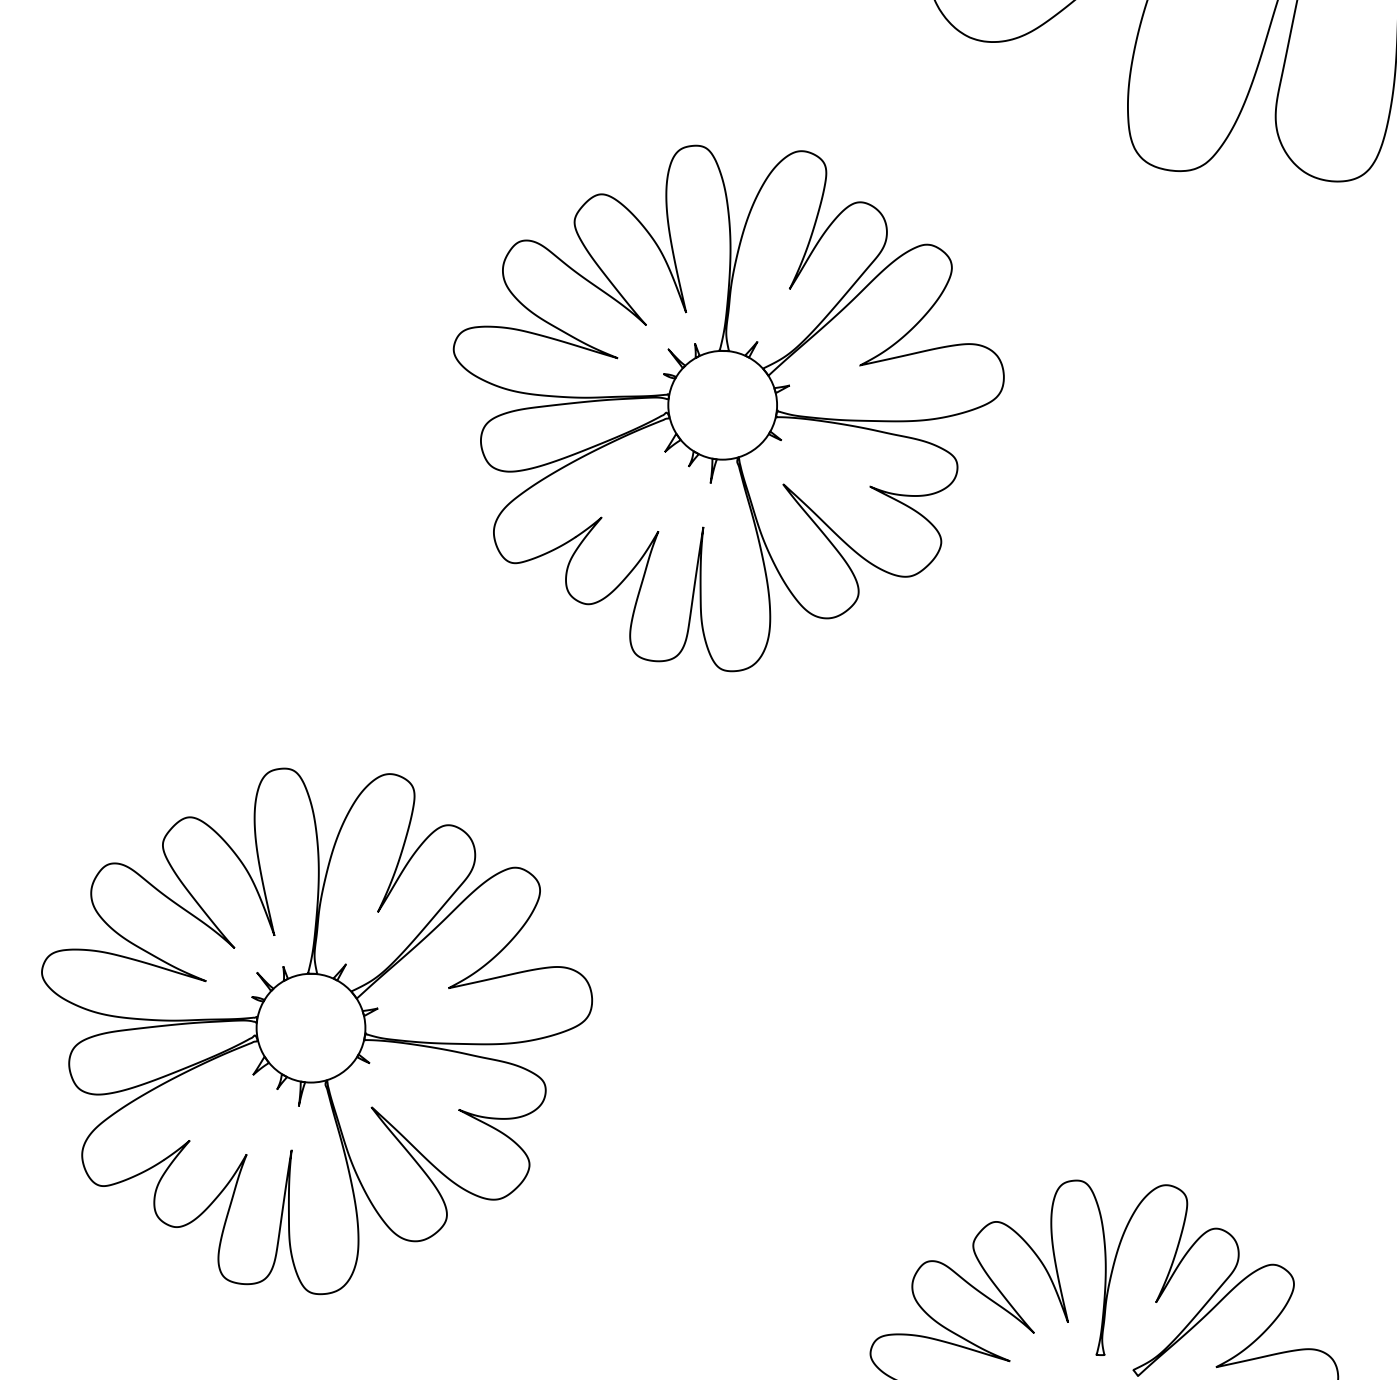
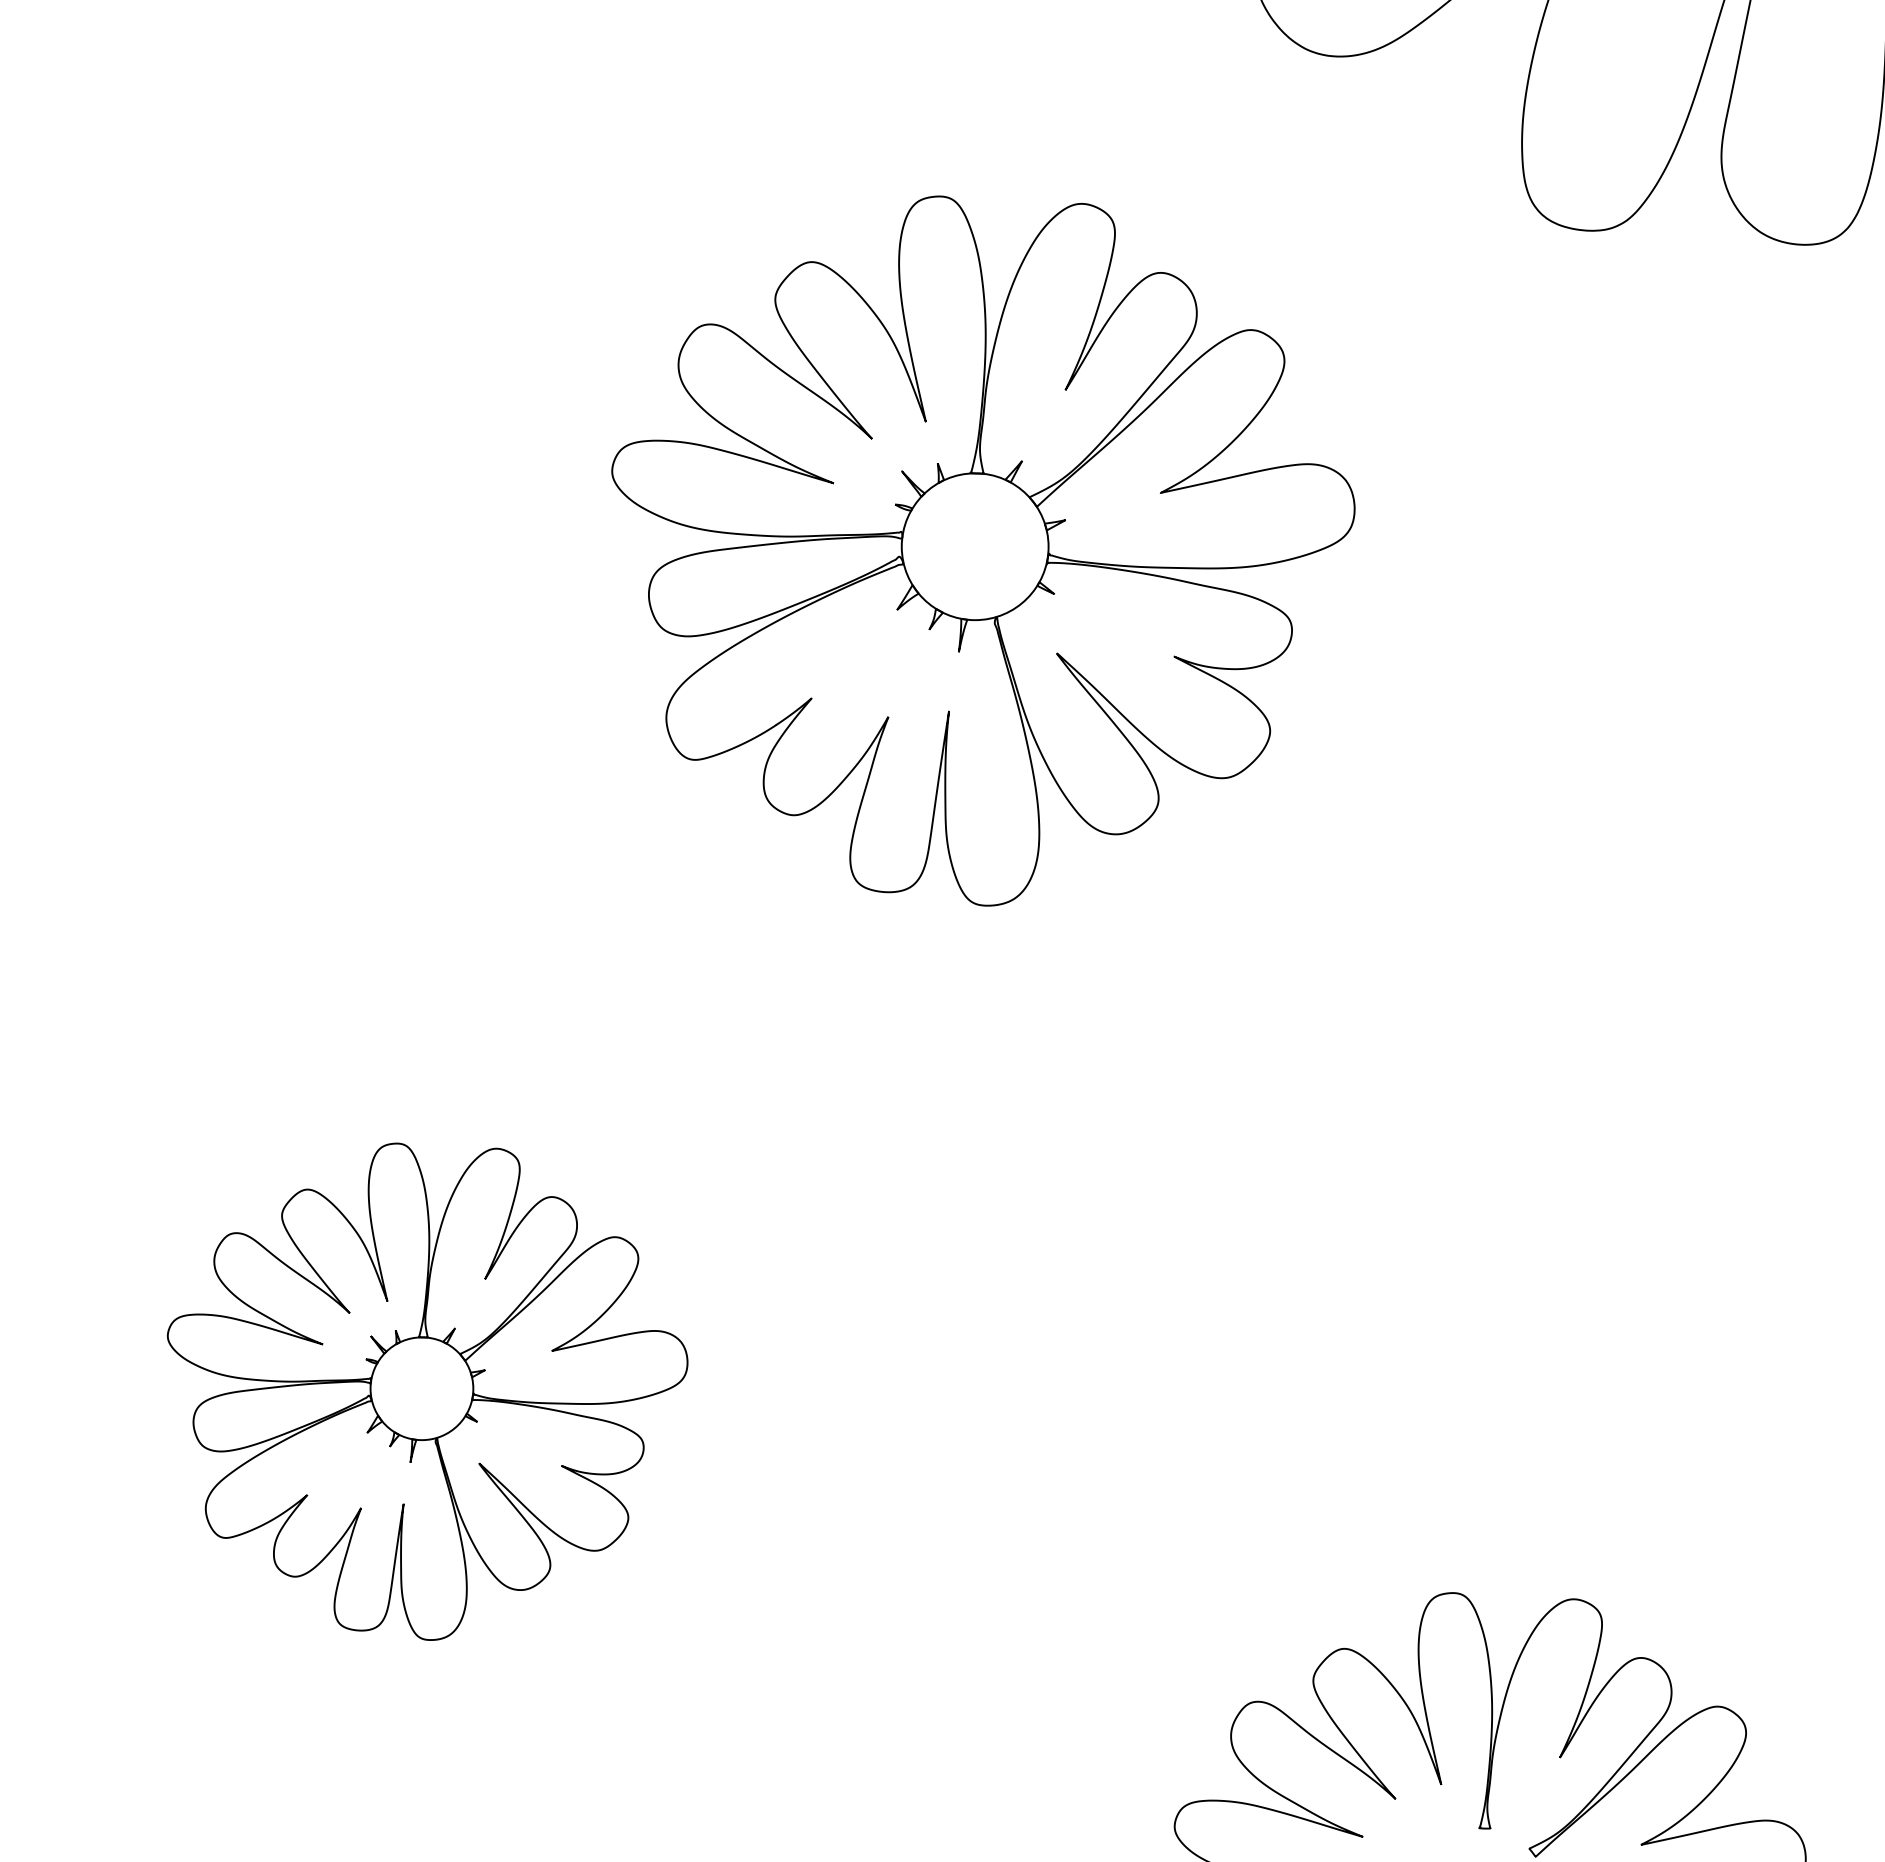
part: (316, 1031) -> (427, 1391), size x0.7

